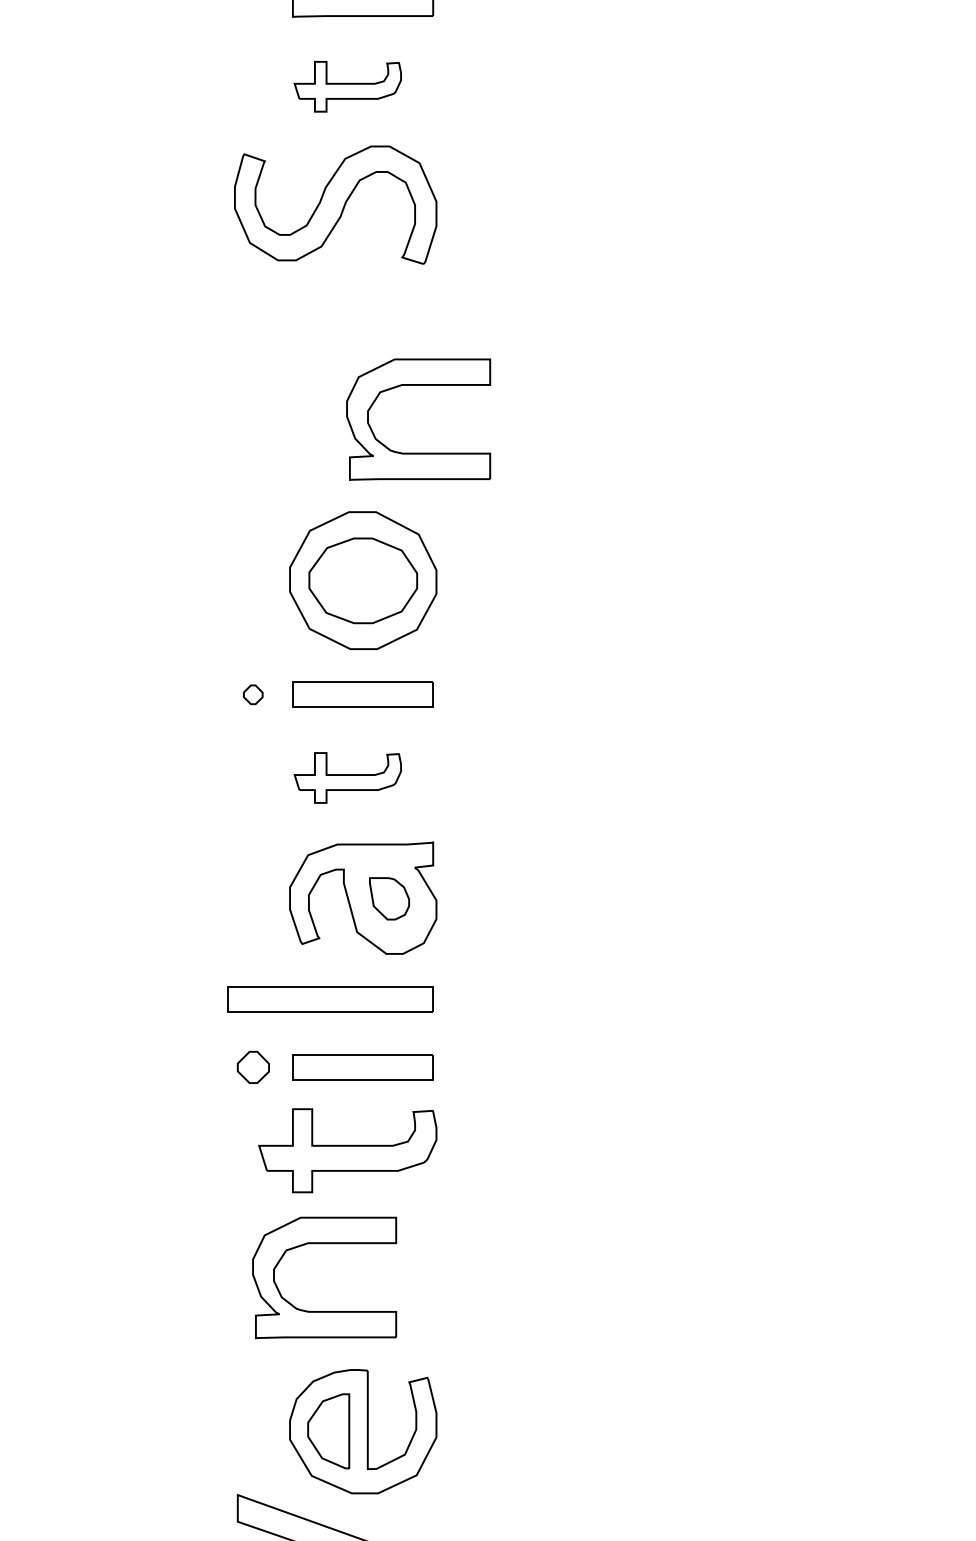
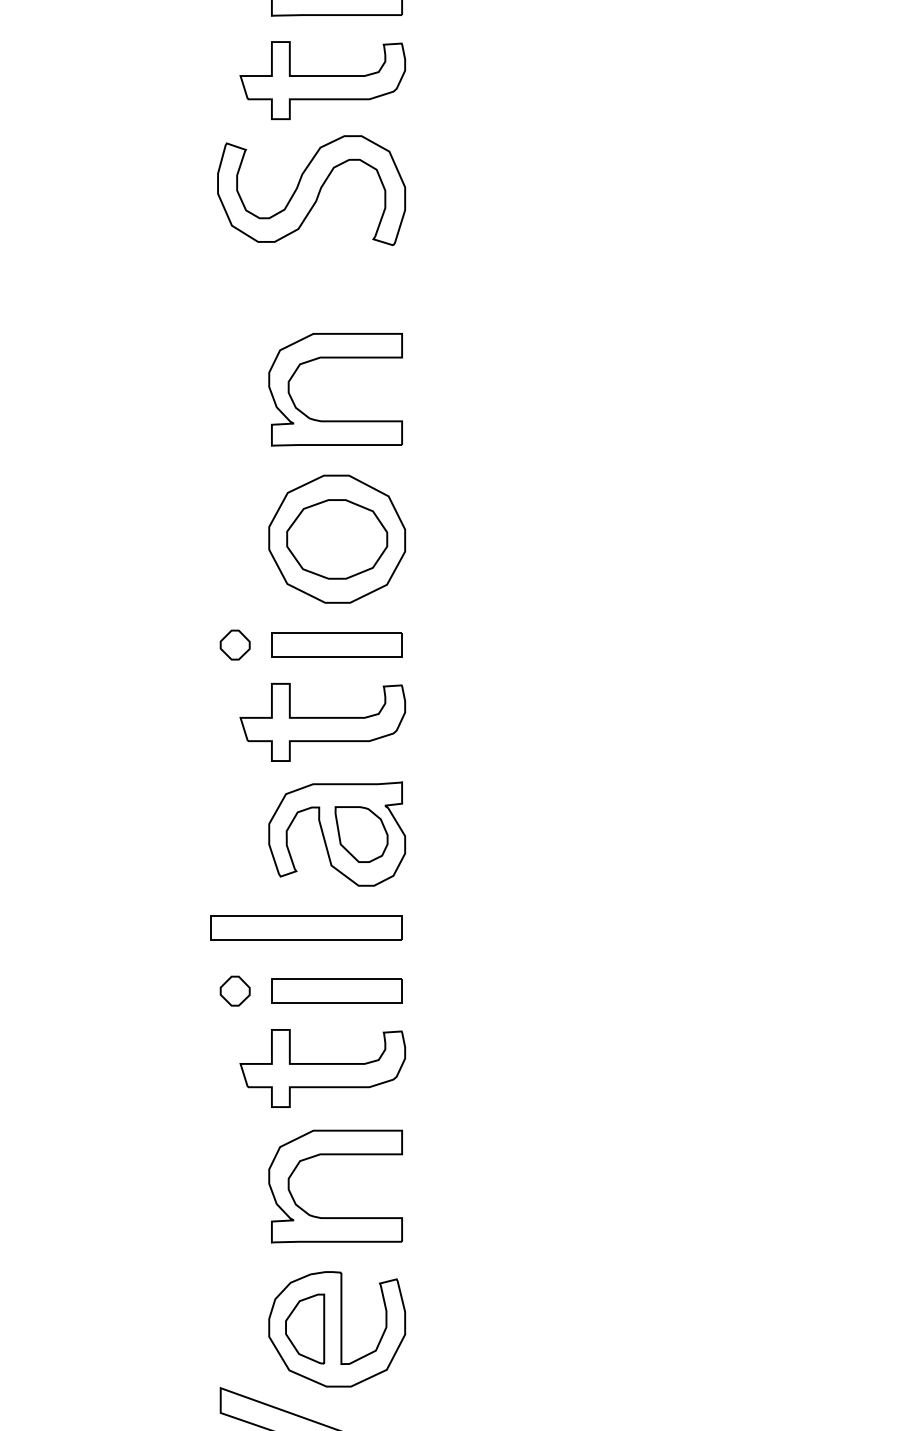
part: (347, 86) -> (322, 80), size x1.67
part: (418, 452) -> (335, 420), moved
part: (252, 694) -> (234, 644), size x1.67
part: (347, 777) -> (322, 721), size x1.67
part: (389, 898) -> (361, 834), size x1.43
part: (324, 1244) -> (335, 1155), moved

